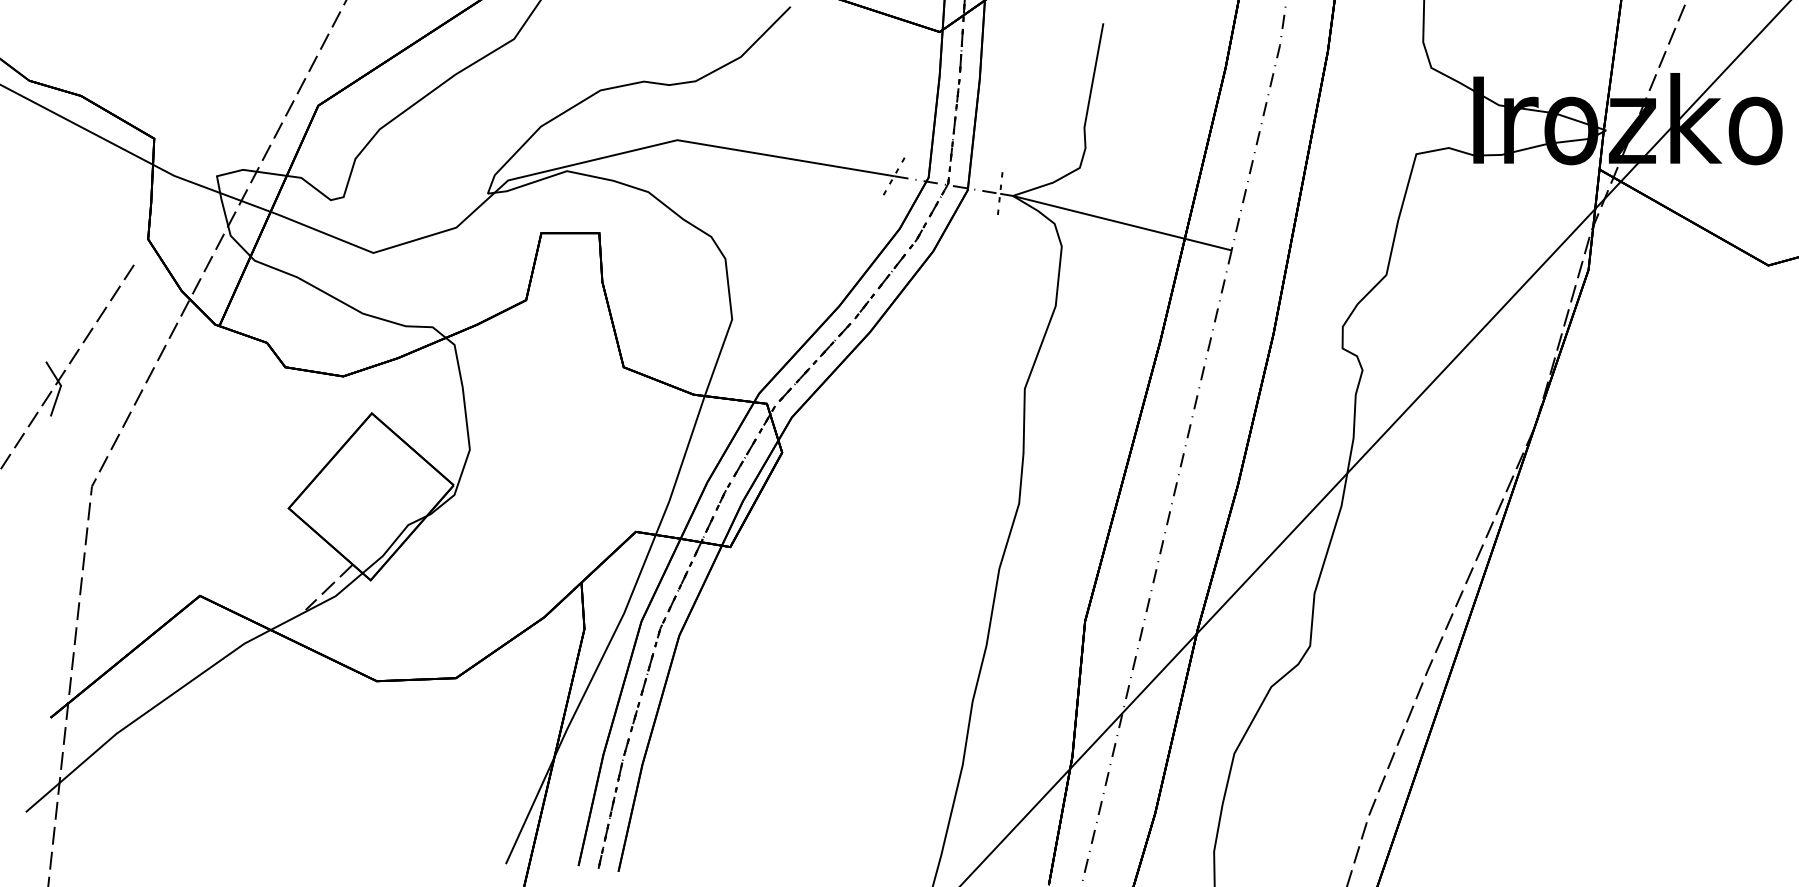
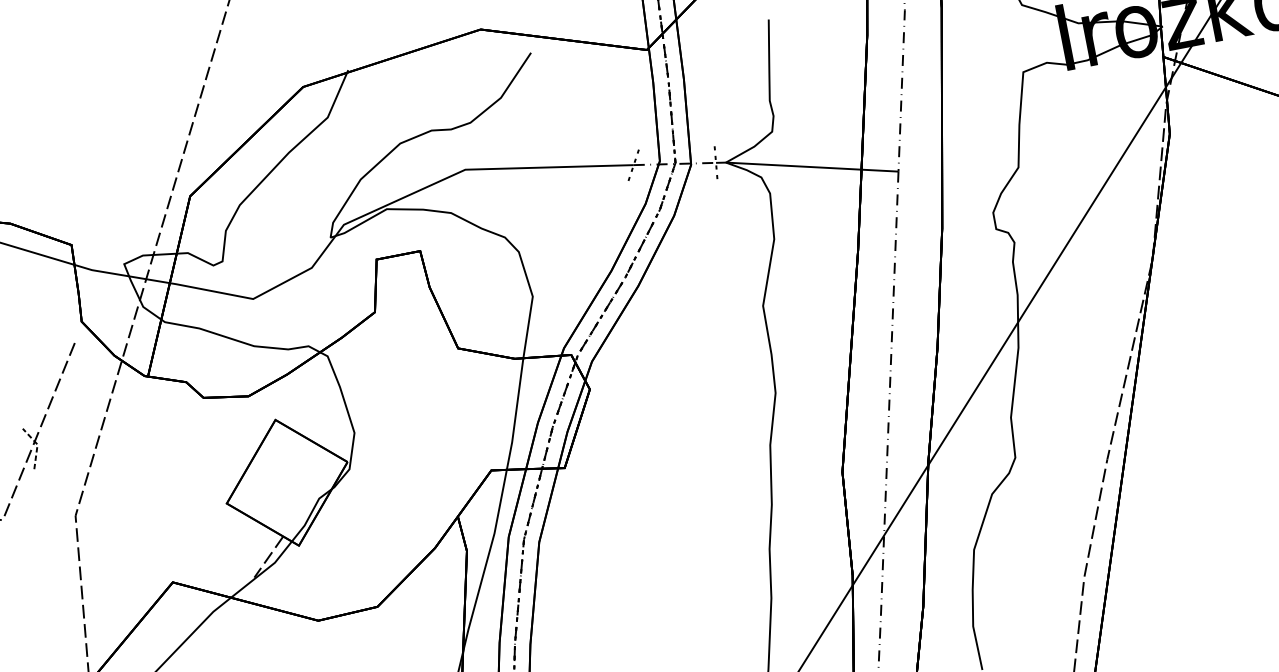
line: (60, 386) -> (37, 445), solid -> dashed

